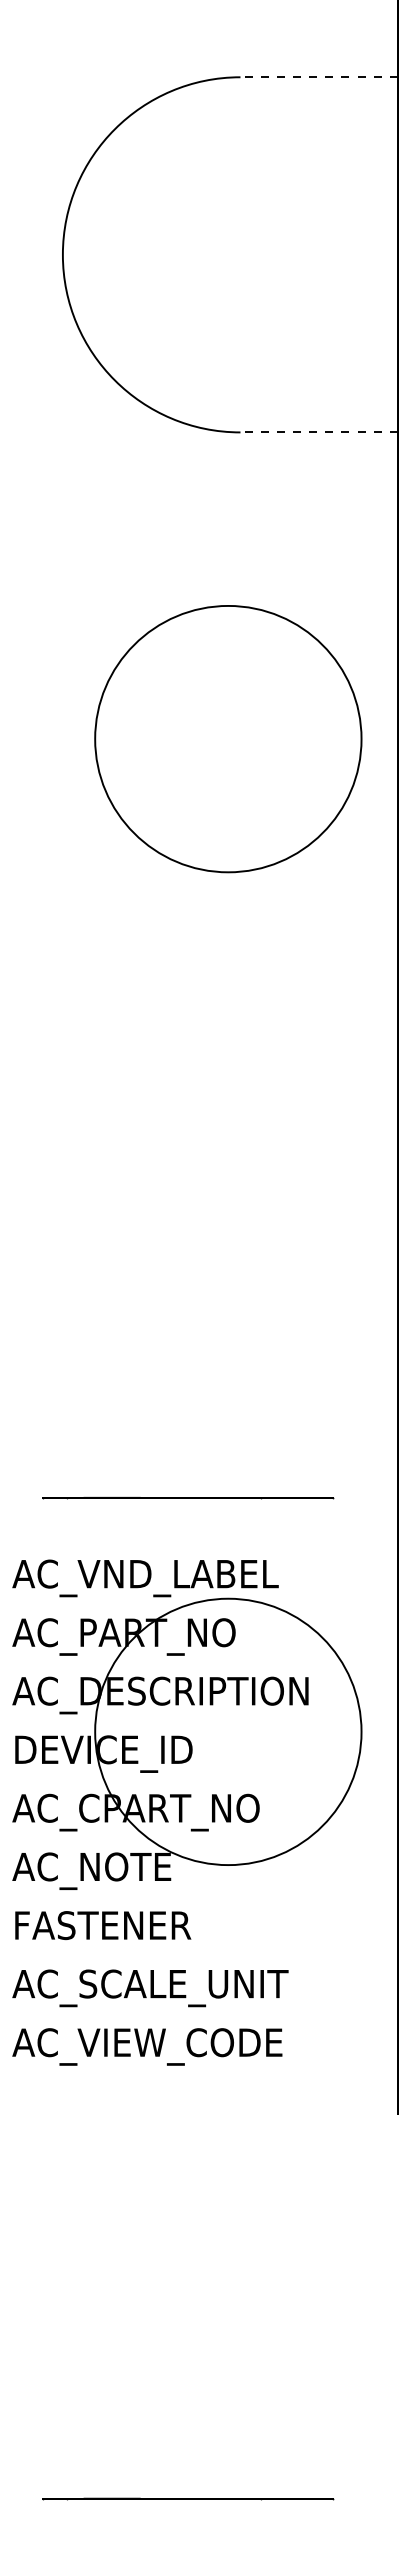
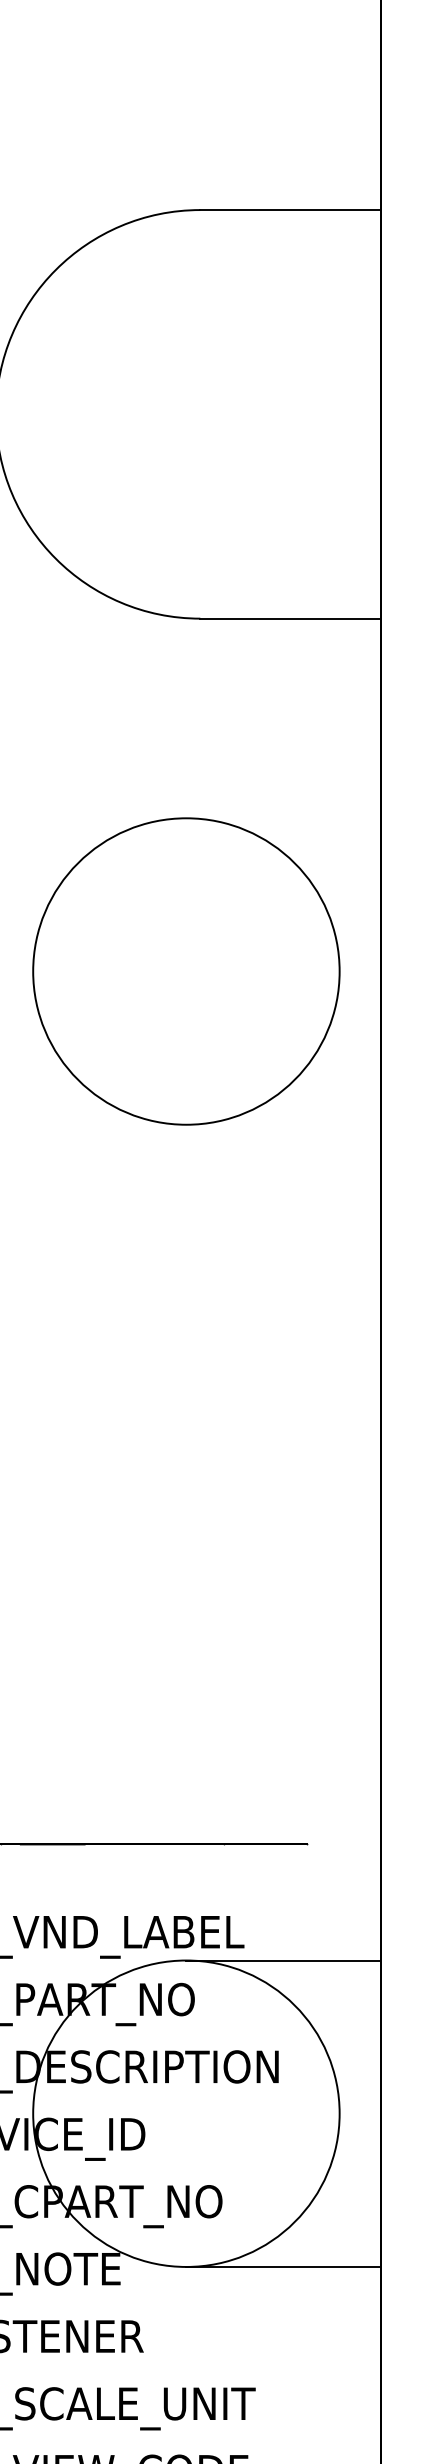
line: (319, 77) -> (291, 210), dashed -> solid
line: (319, 432) -> (291, 618), dashed -> solid
line: (312, 1598) -> (283, 1960), added
line: (312, 1865) -> (283, 2267), added

